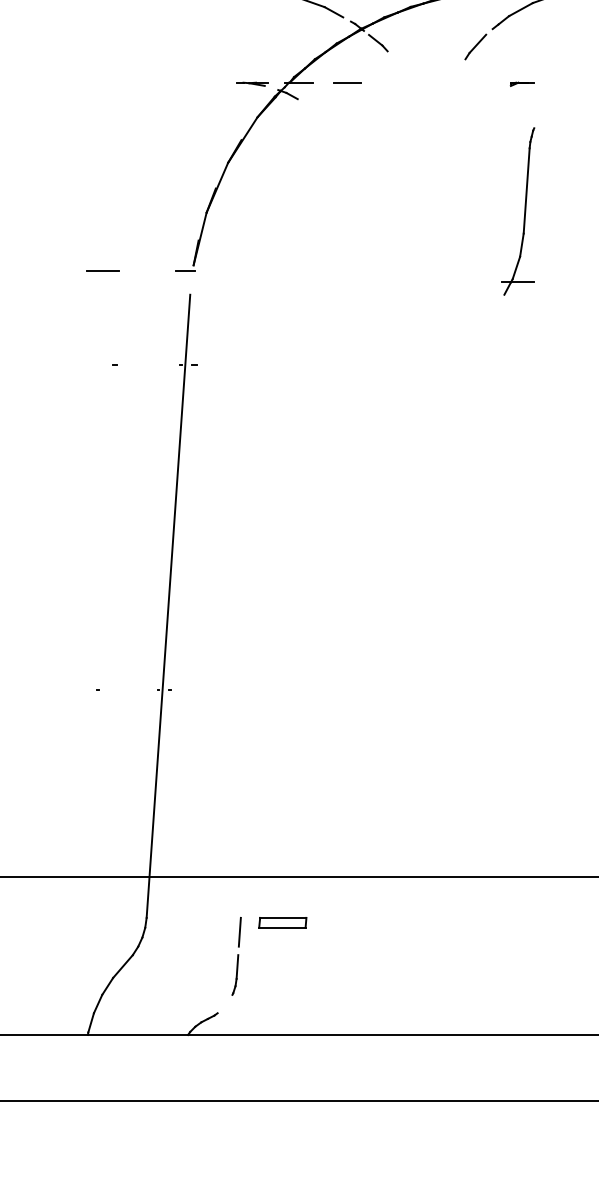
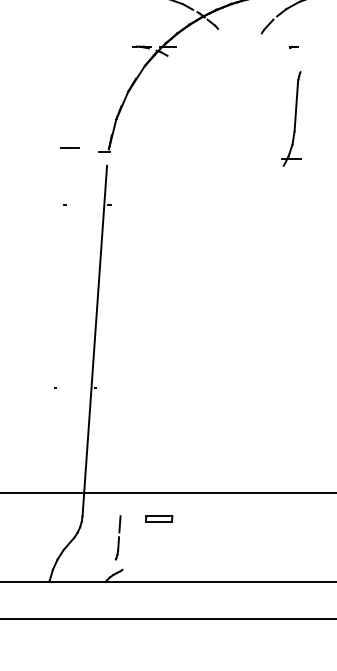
line: (347, 82) -> (195, 46), removed
part: (521, 84) -> (293, 47), size x0.6
line: (102, 269) -> (69, 147), moved
part: (235, 955) -> (117, 537), moved

